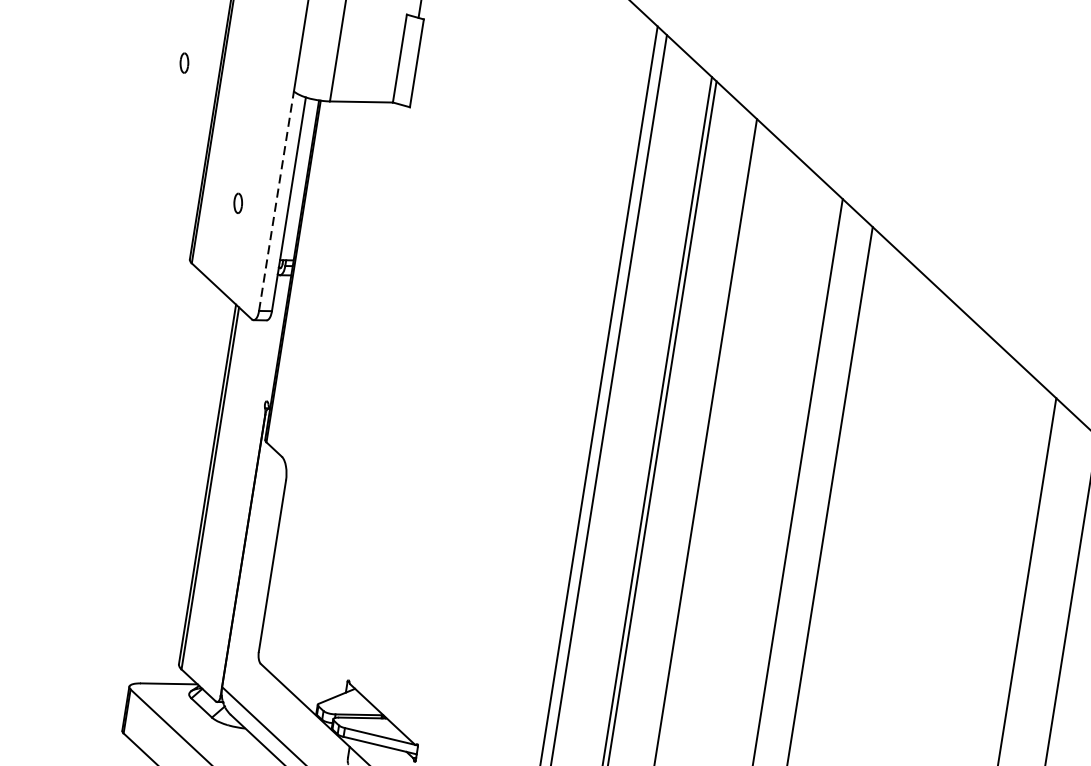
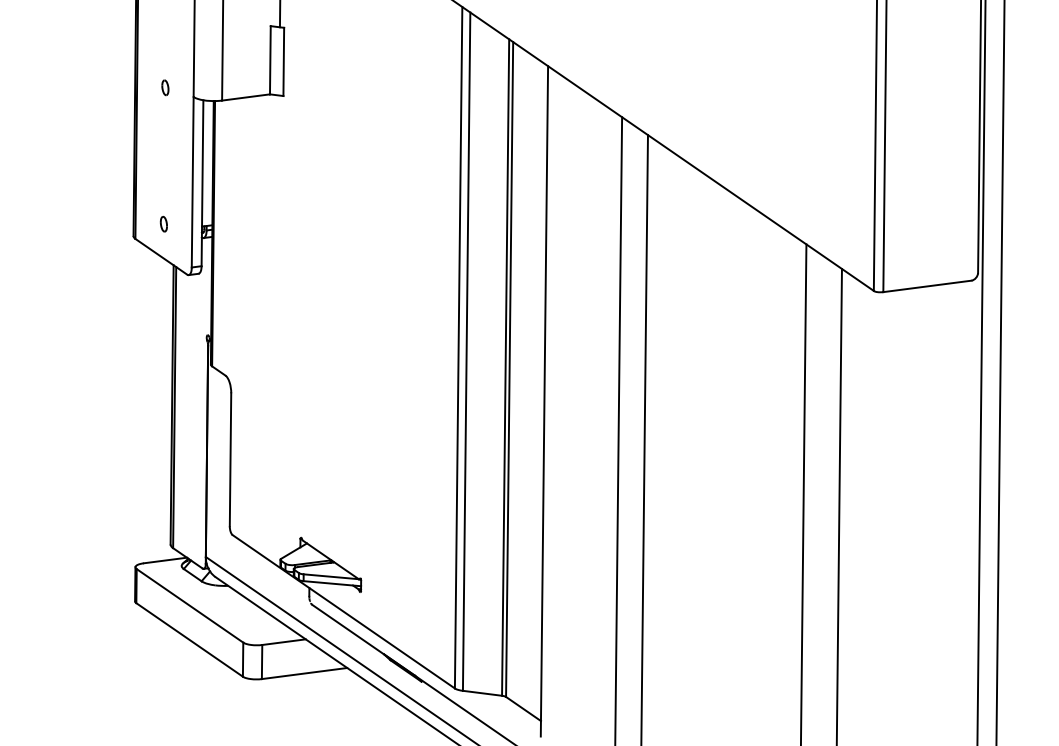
part: (184, 62) -> (165, 87), moved
line: (276, 200) -> (192, 181), dashed -> solid
part: (237, 203) -> (163, 224), moved

